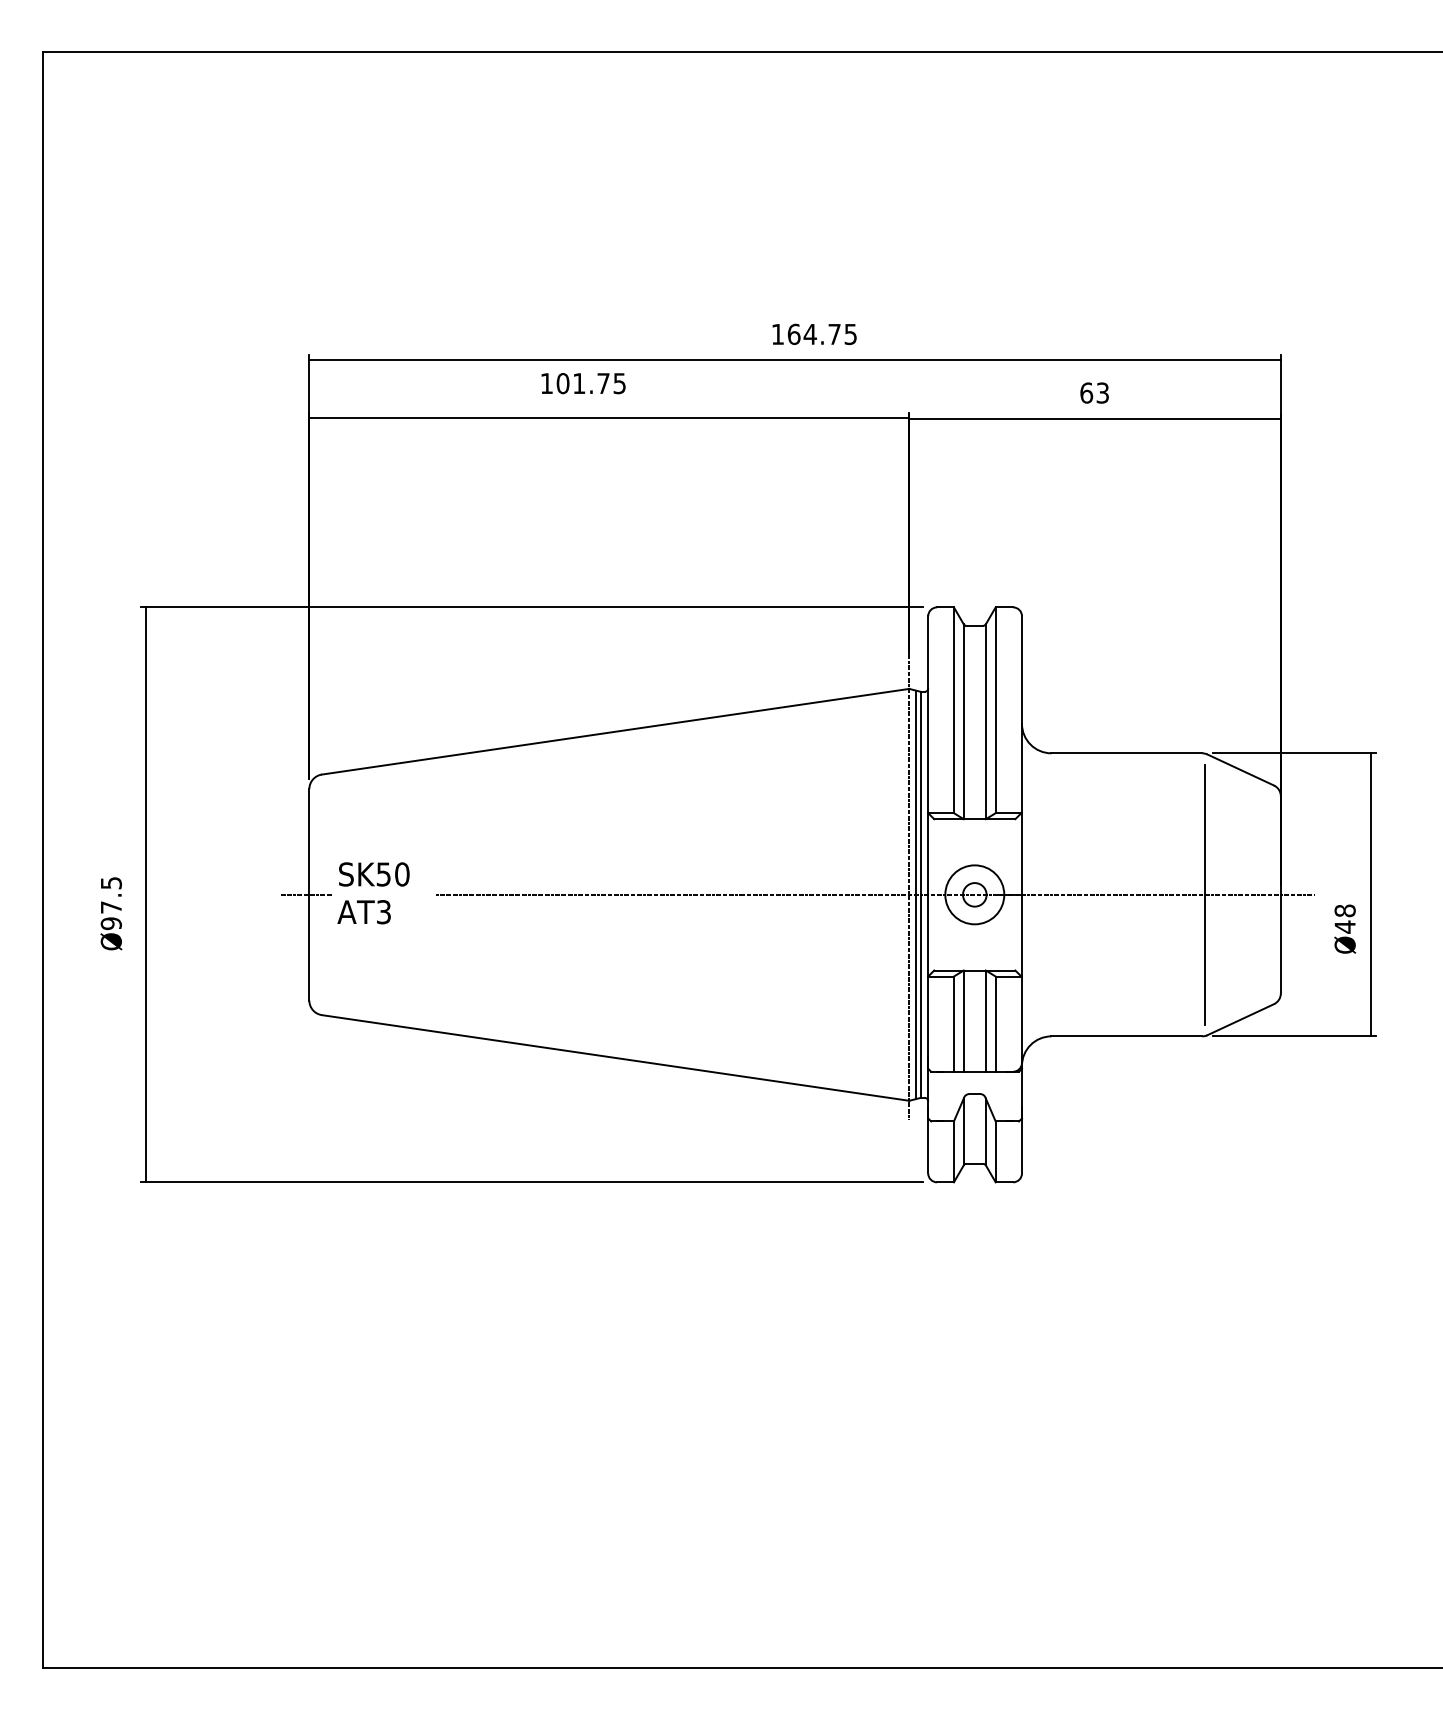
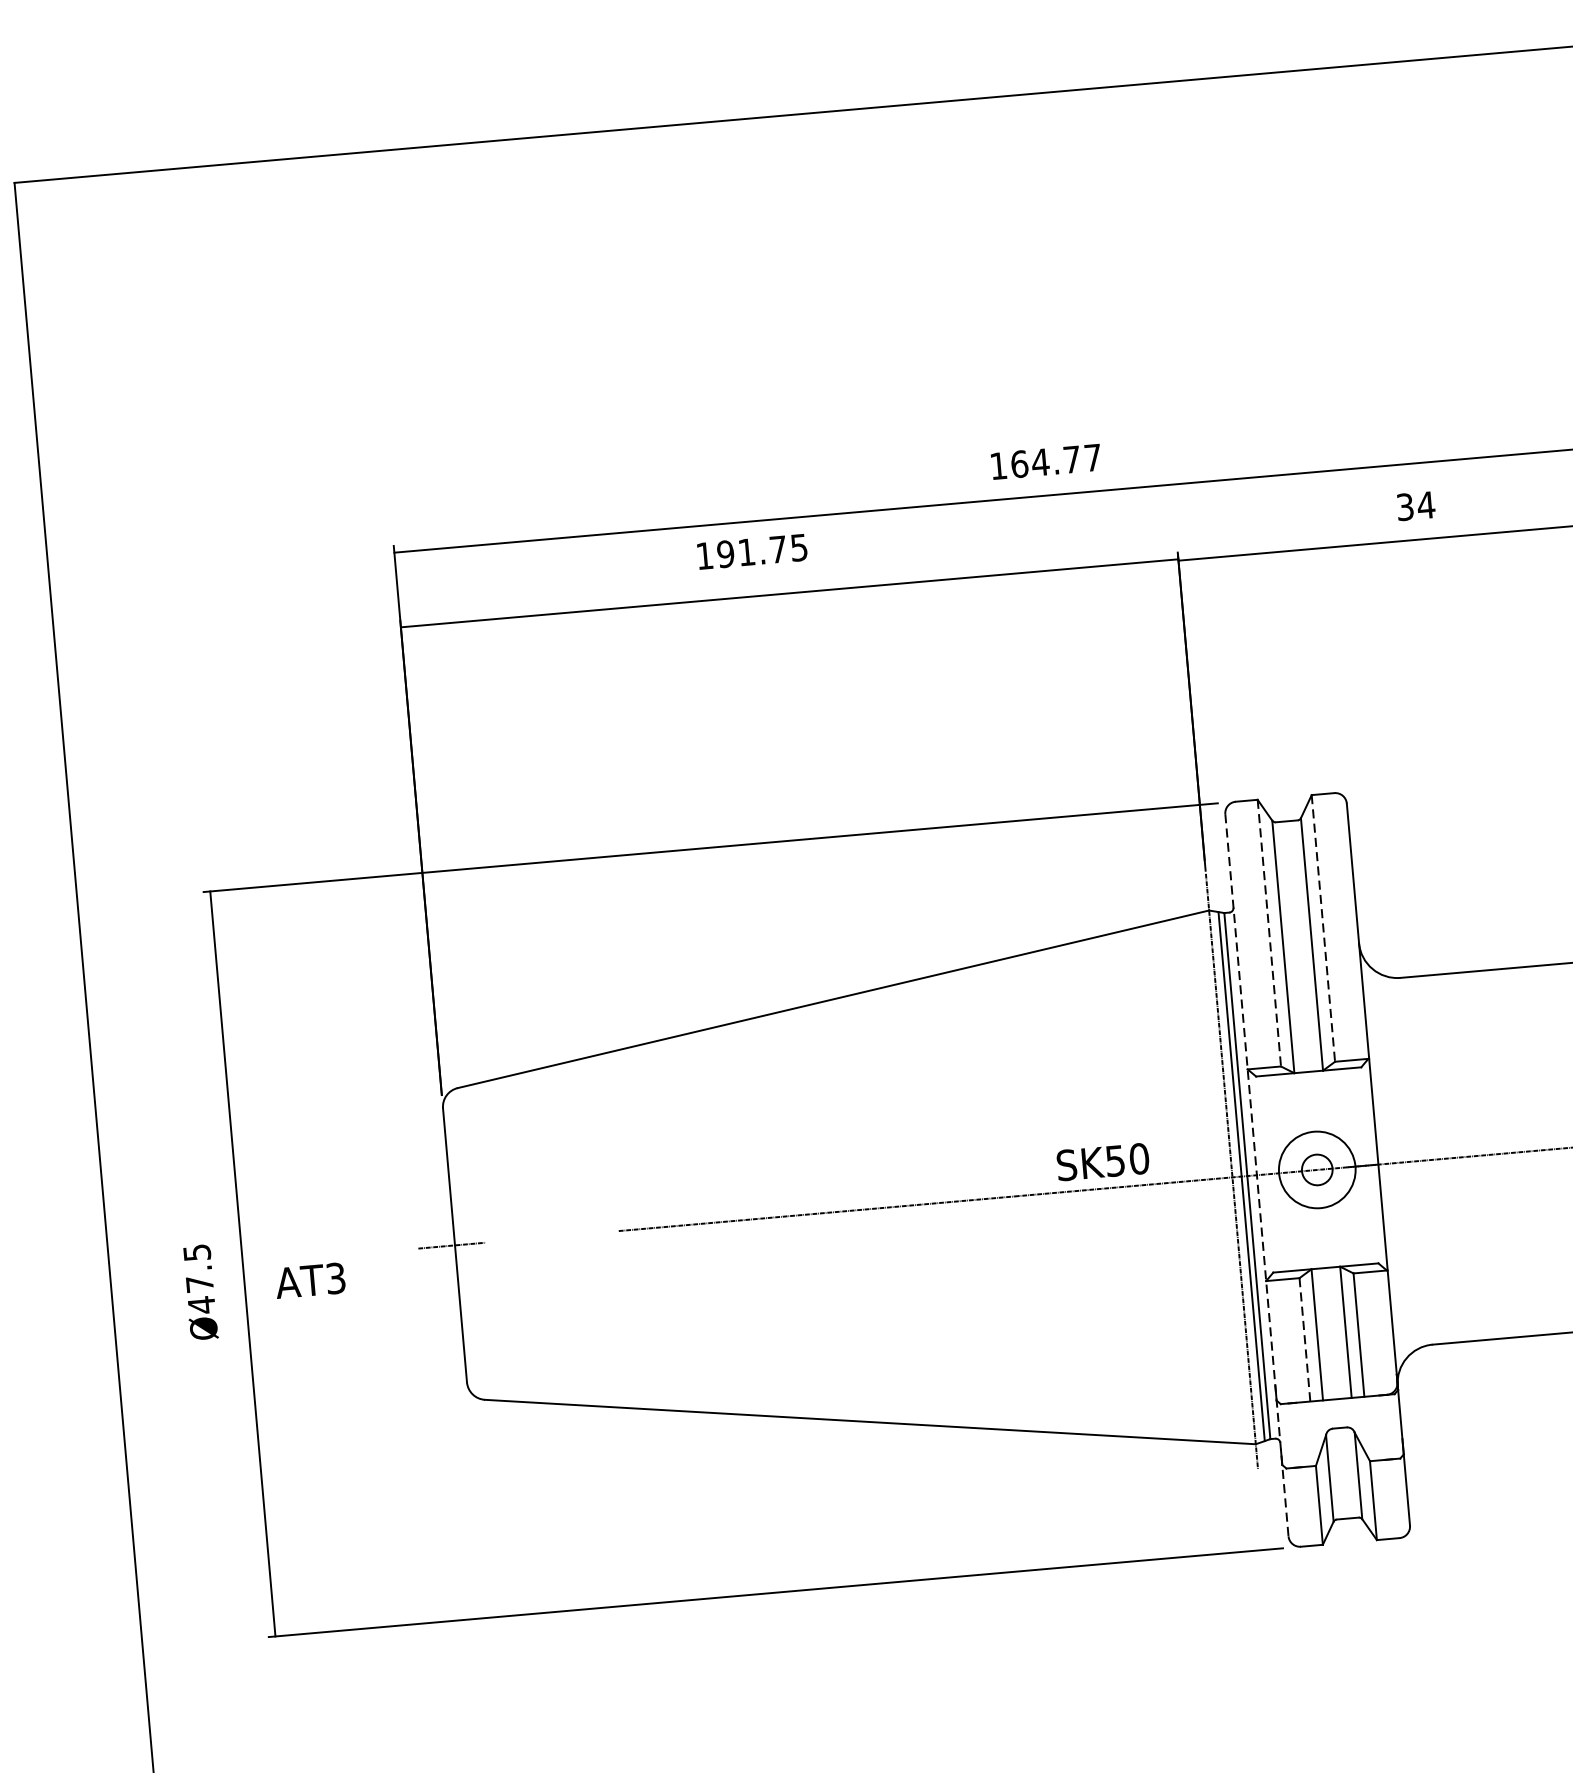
text: (850, 334) -> (1092, 457), 164.75 -> 164.77
text: (562, 383) -> (725, 554), 101.75 -> 191.75
text: (1094, 392) -> (1415, 505), 63 -> 34
line: (953, 710) -> (1268, 933), solid -> dashed
line: (995, 710) -> (1323, 928), solid -> dashed
text: (374, 874) -> (1103, 1162), moved
line: (928, 894) -> (1257, 1174), solid -> dashed
text: (363, 912) -> (309, 1281), moved
text: (110, 923) -> (200, 1305), Ø97.5 -> Ø47.5
line: (953, 1024) -> (1304, 1340), solid -> dashed

